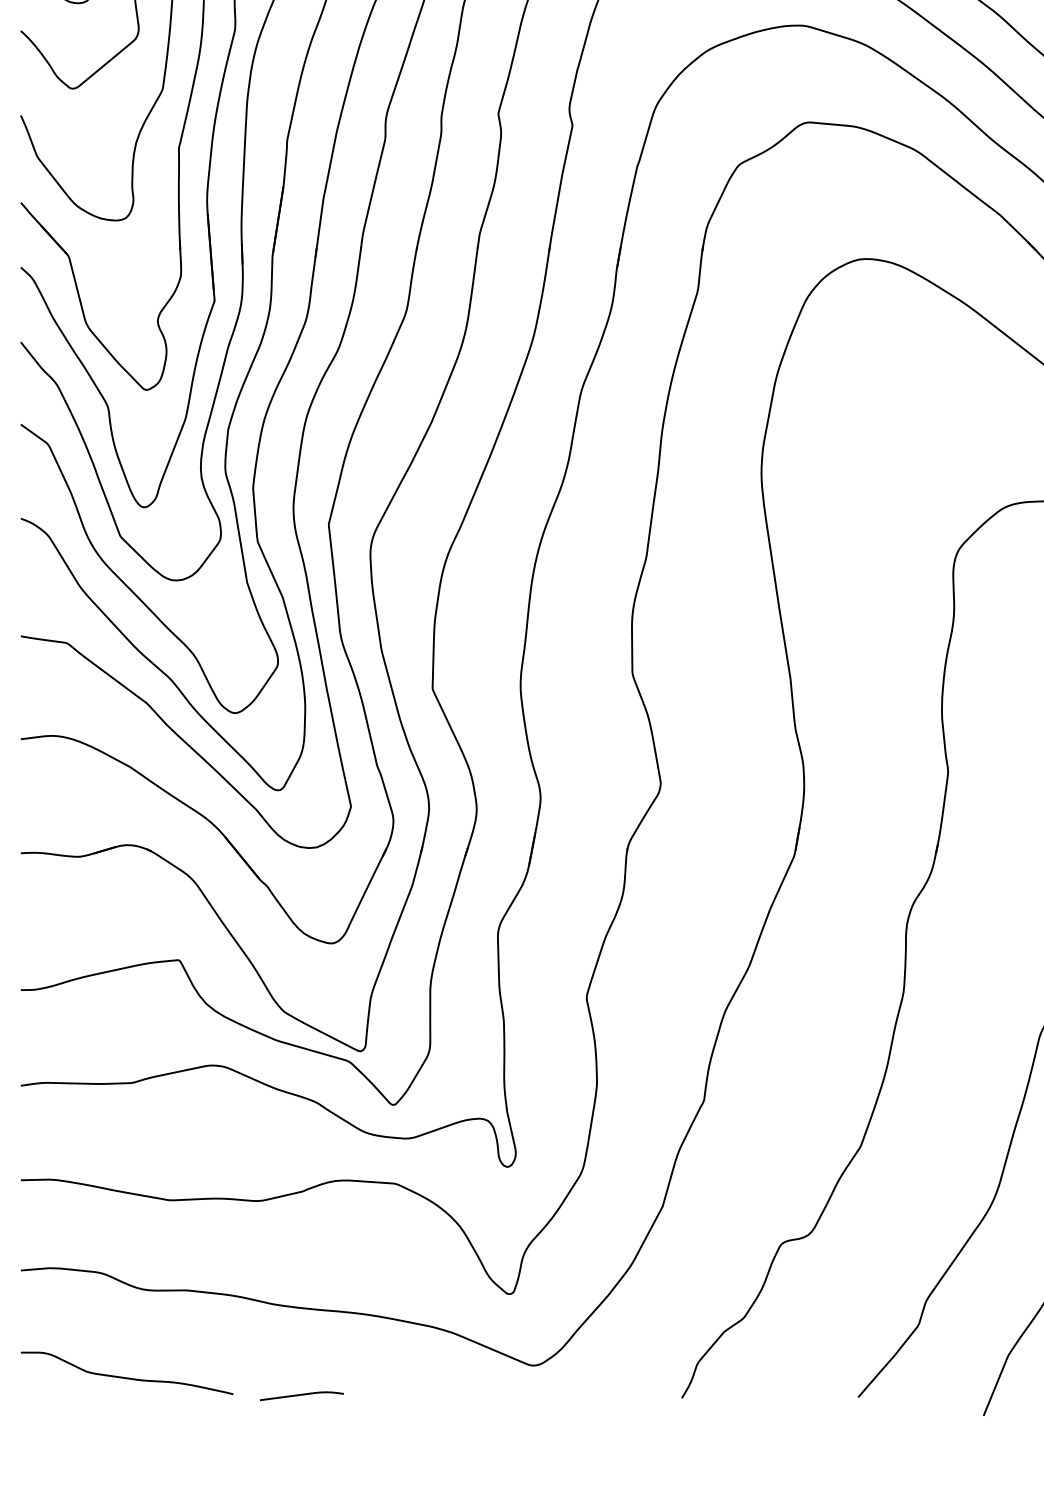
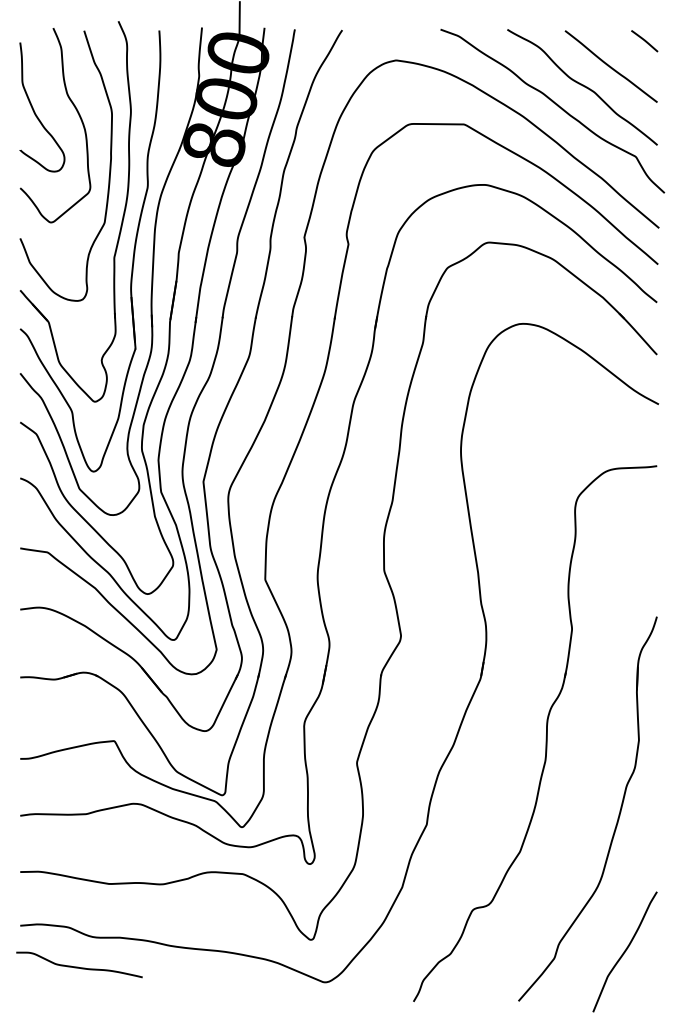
curve: (125, 1375) -> (78, 966), moved
curve: (301, 1396) -> (187, 1000), removed

